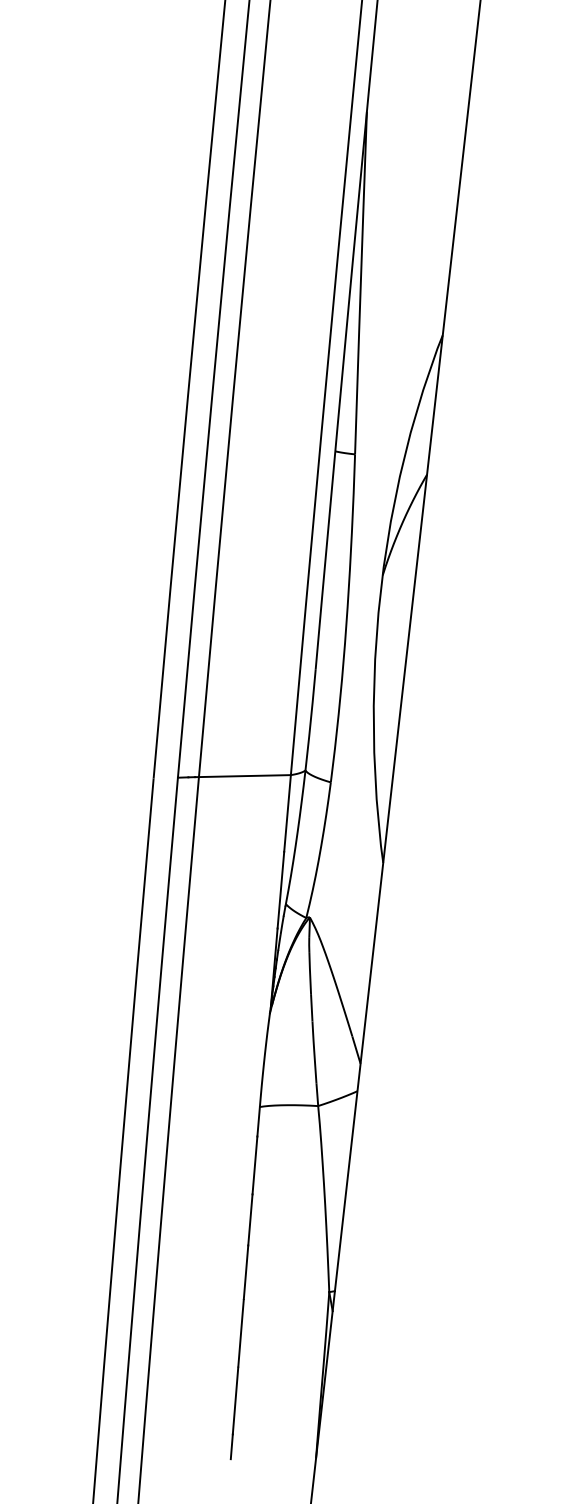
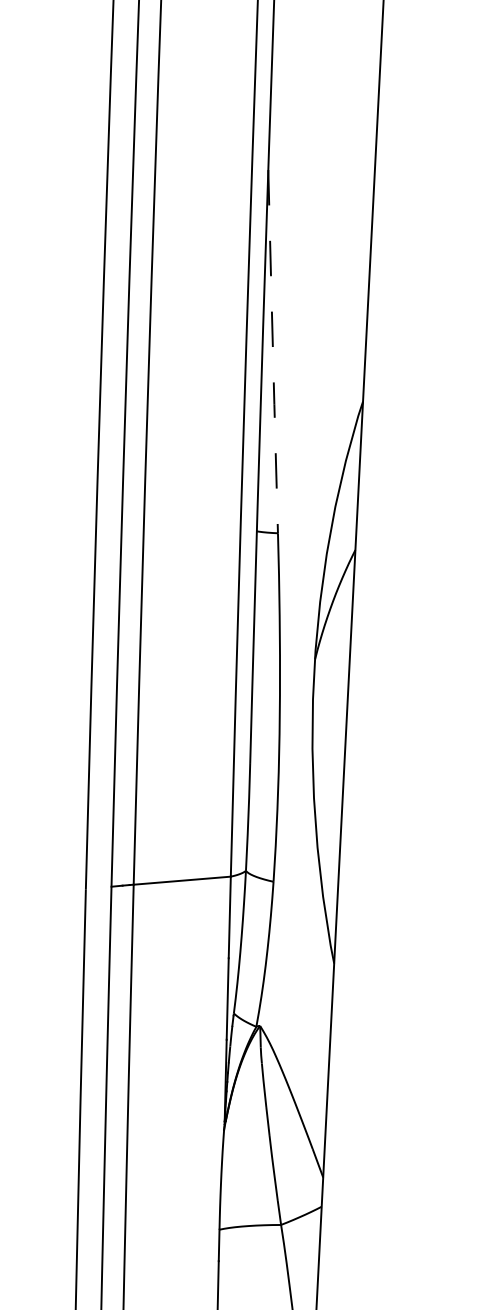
line: (360, 282) -> (272, 351), solid -> dashed

